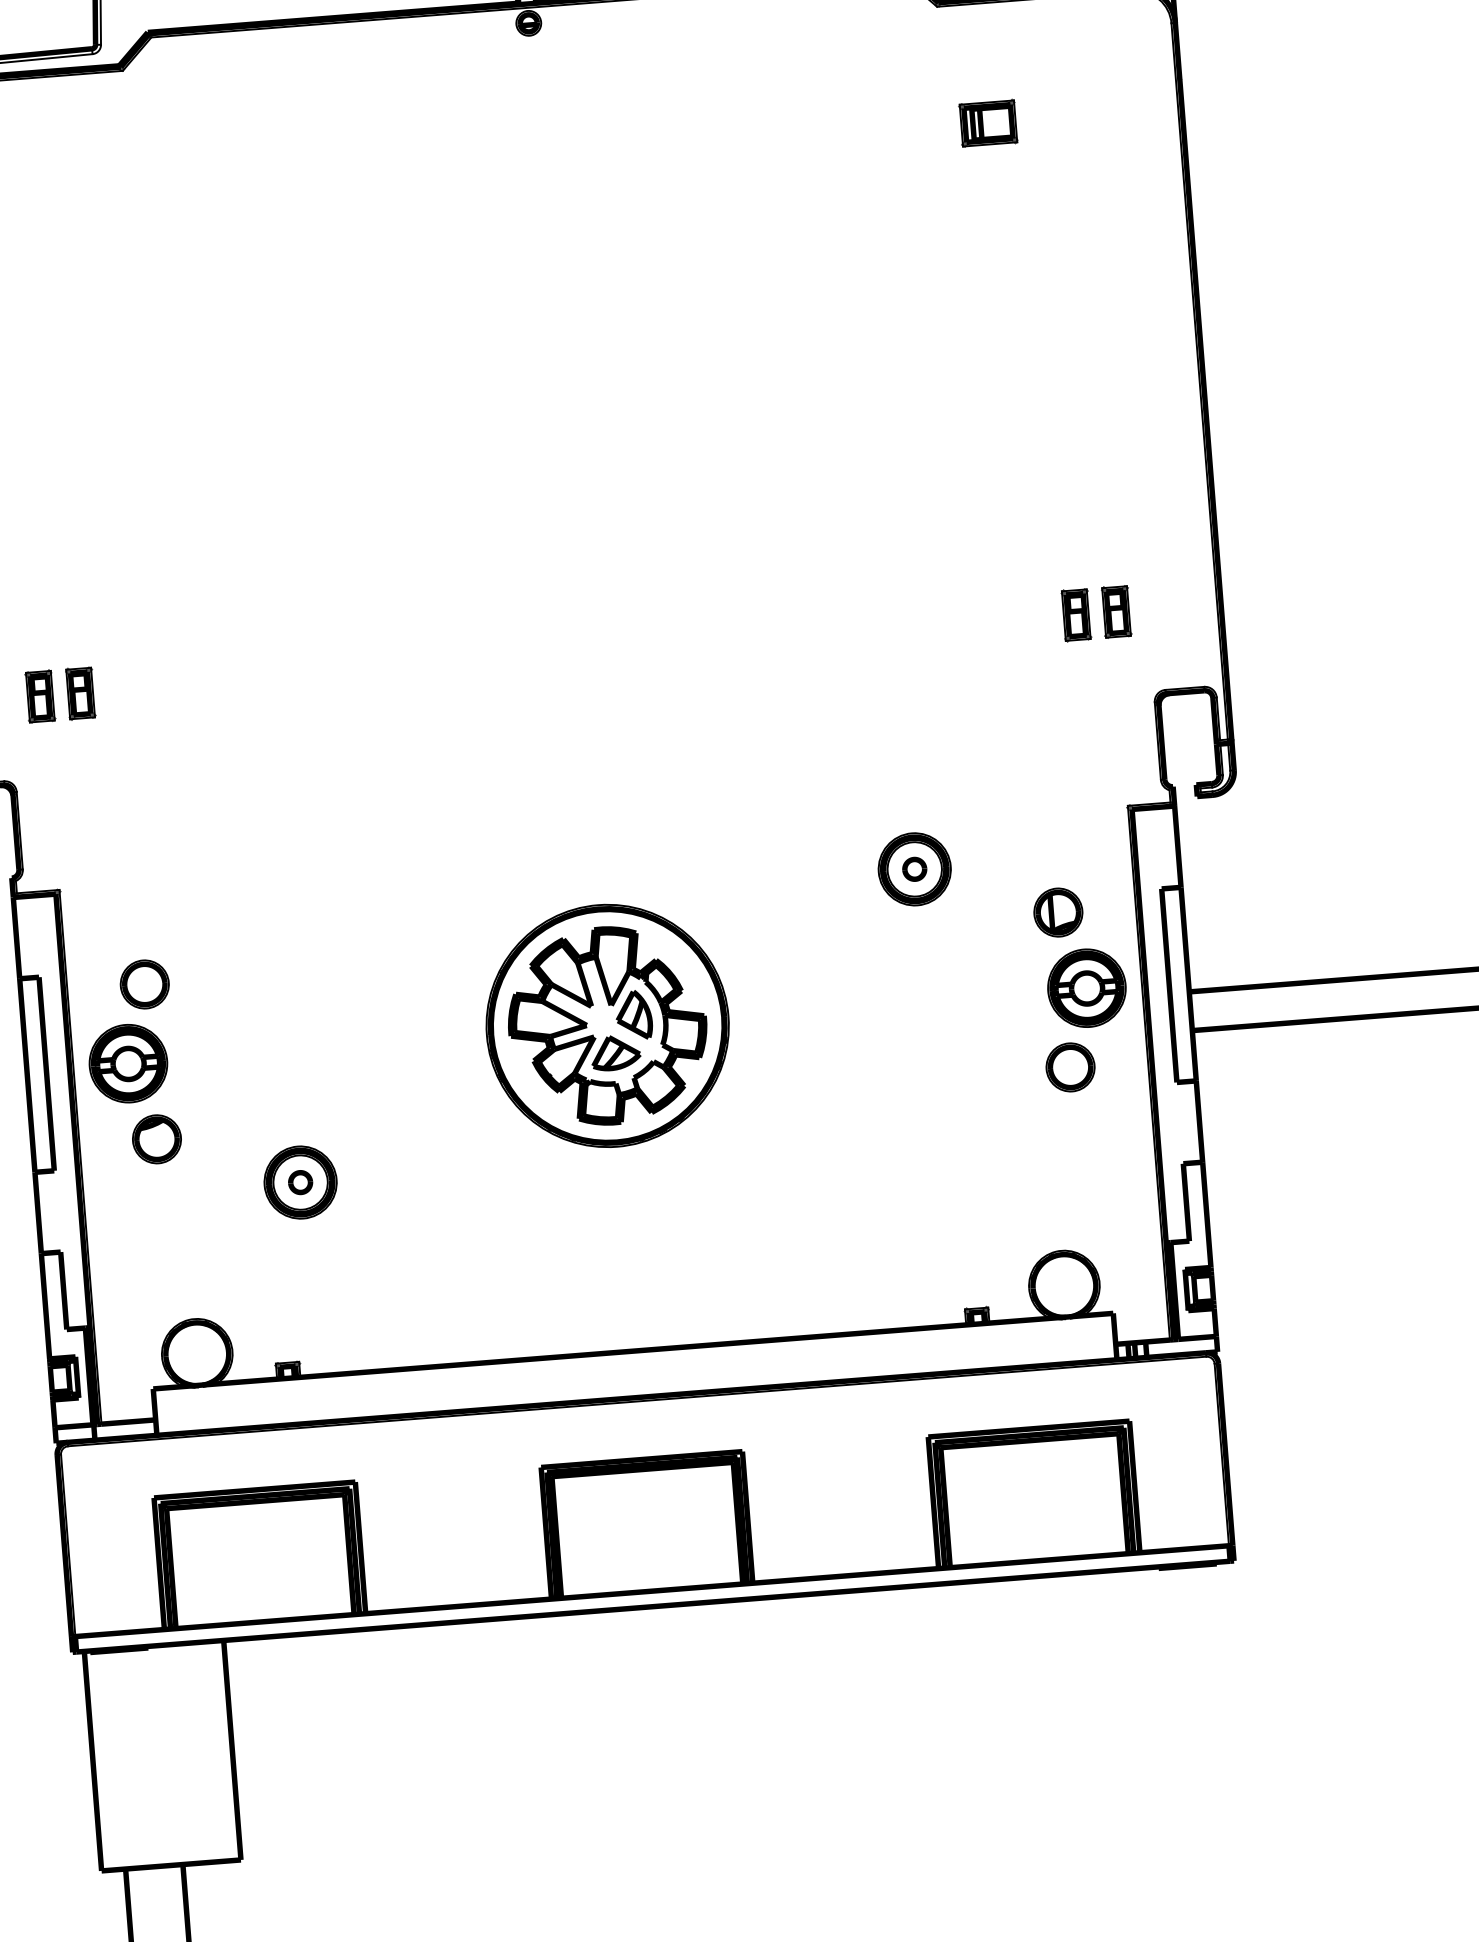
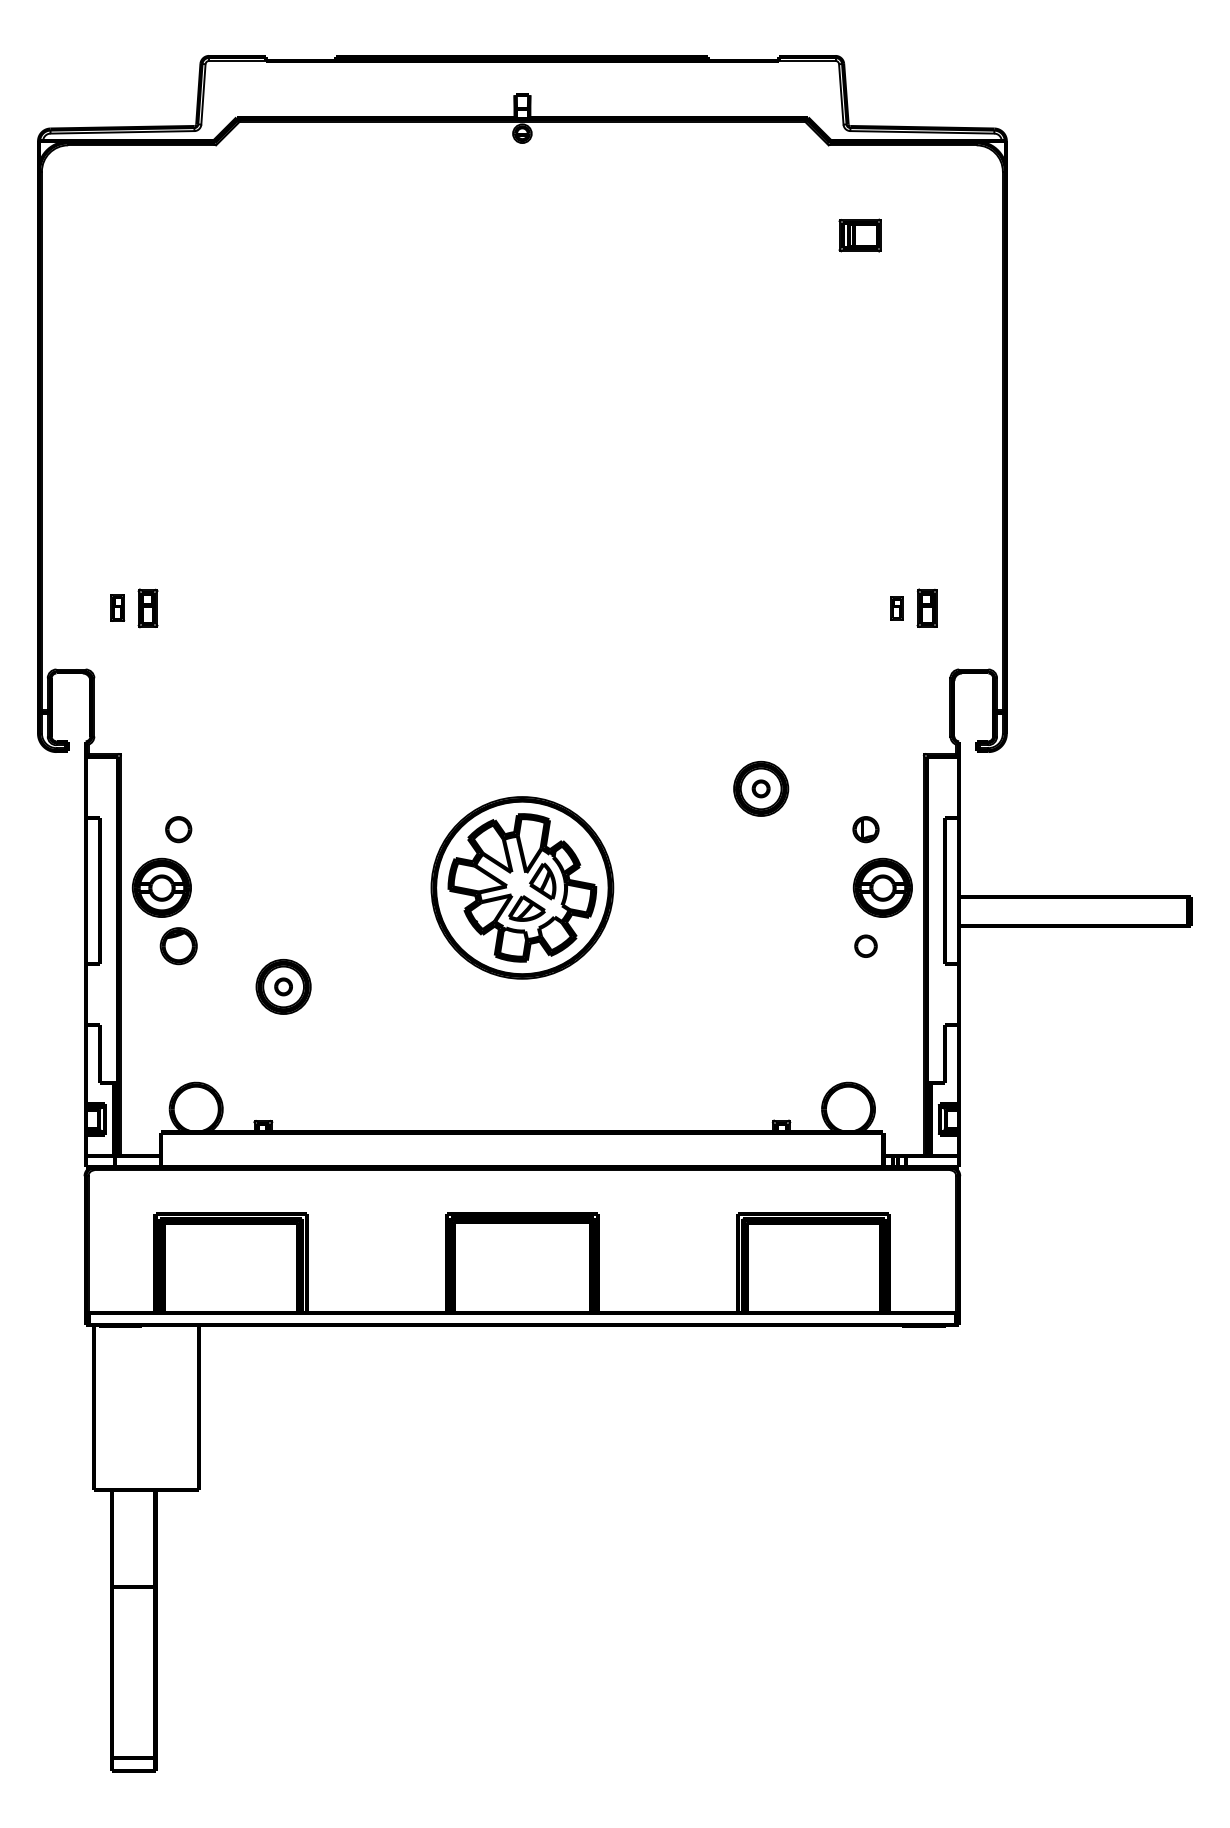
part: (1075, 615) -> (896, 608), size x0.6
part: (40, 695) -> (117, 607), size x0.7
part: (1057, 912) -> (865, 829), size x0.7
part: (144, 984) -> (178, 829), size x0.7
part: (1069, 1067) -> (865, 946), size x0.6

